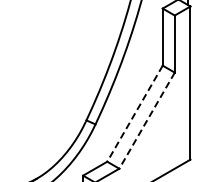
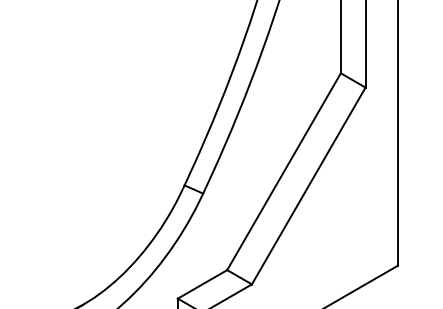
line: (134, 114) -> (282, 173), dashed -> solid
line: (146, 121) -> (307, 187), dashed -> solid

